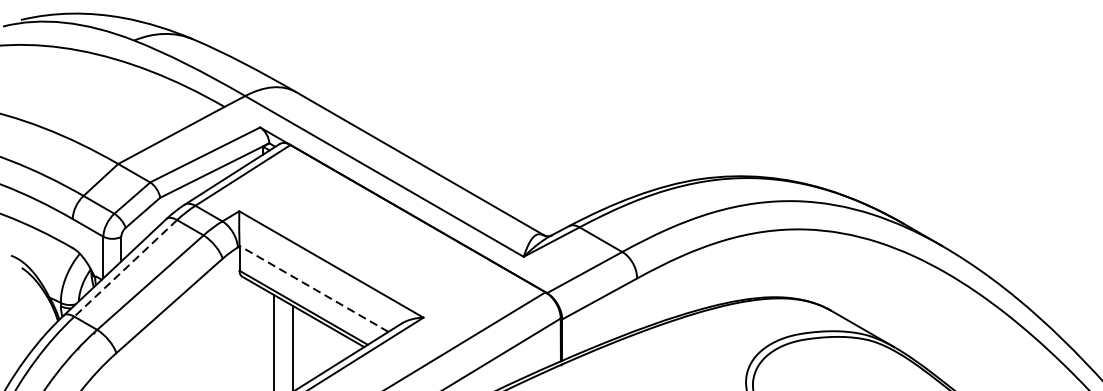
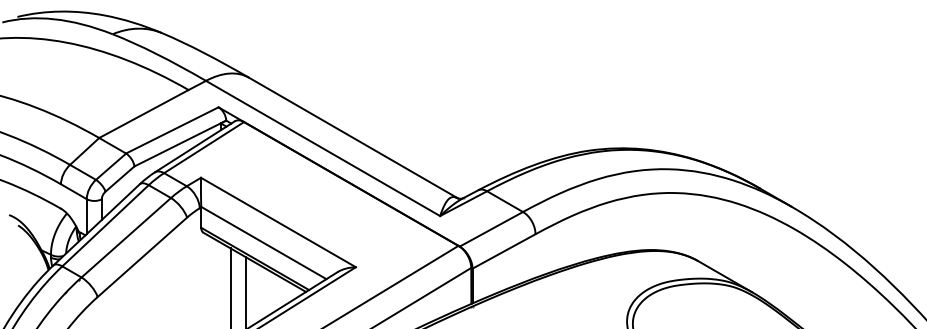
line: (125, 269) -> (105, 226), dashed -> solid
line: (313, 288) -> (263, 242), dashed -> solid

